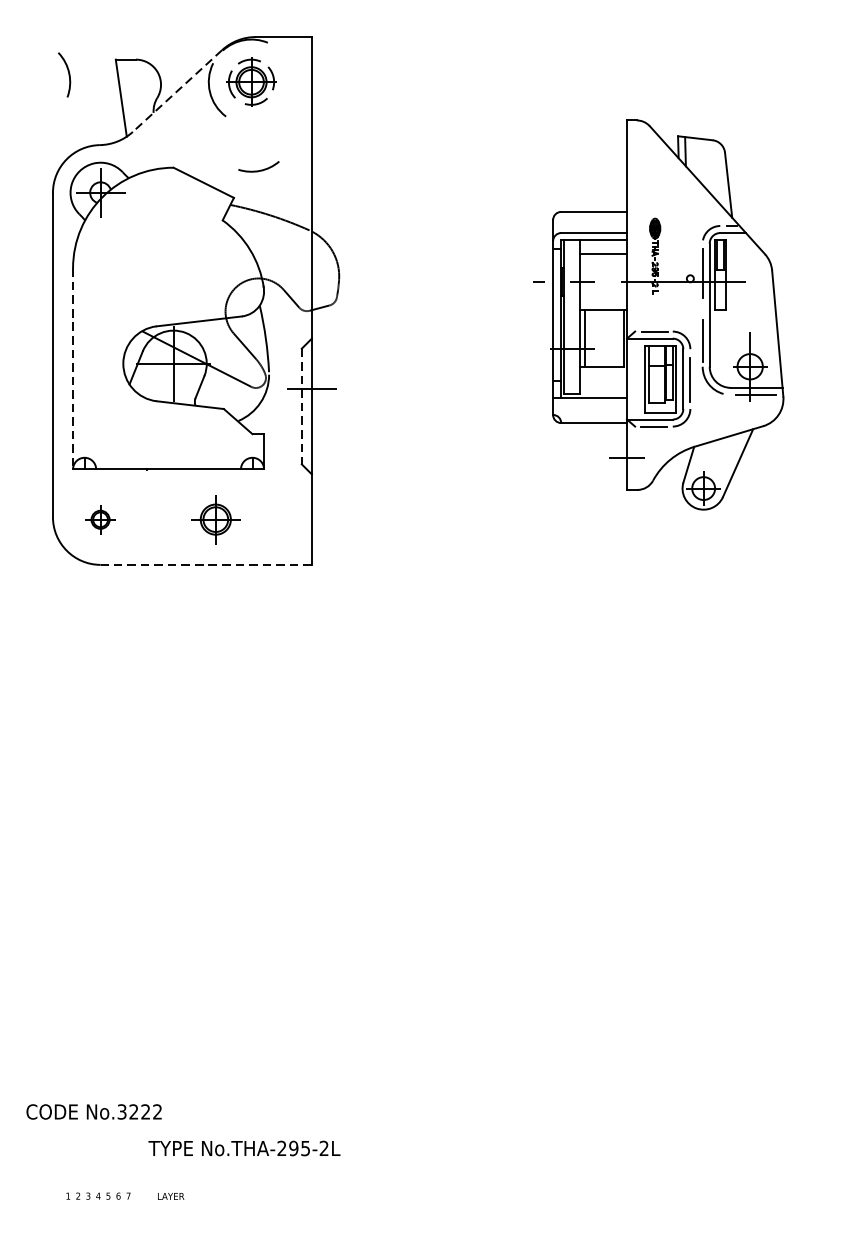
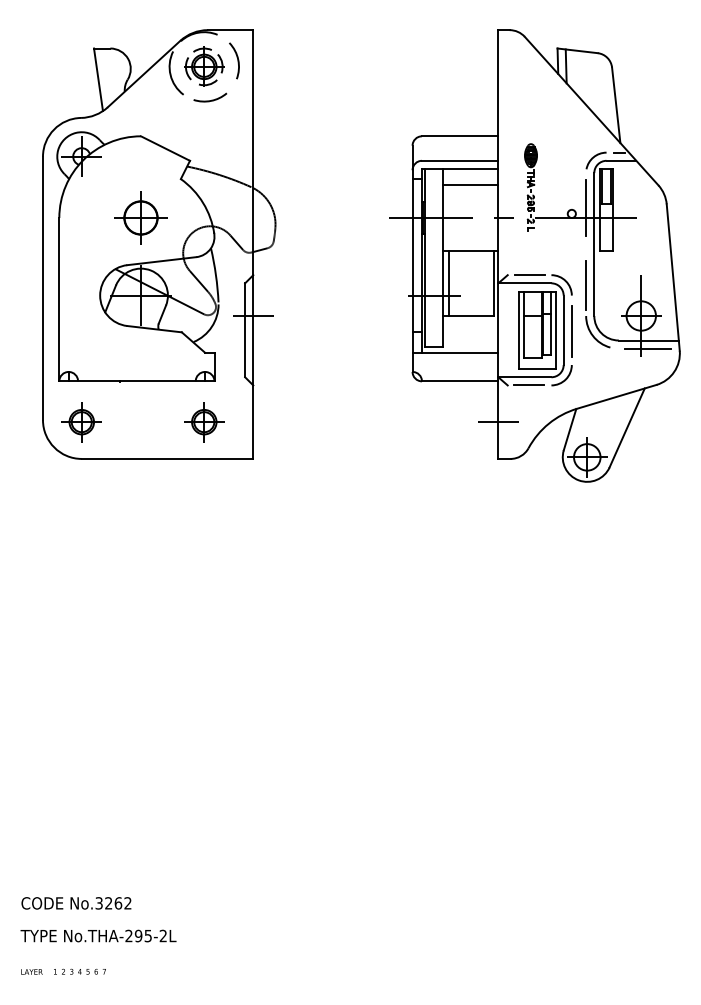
arc: (68, 74) -> (237, 60), moved
line: (176, 91) -> (143, 74), dashed -> solid
arc: (260, 169) -> (211, 99), moved
part: (172, 267) -> (140, 217), added
part: (658, 314) -> (534, 255), size x1.43
line: (73, 368) -> (59, 299), dashed -> solid
line: (302, 406) -> (245, 330), dashed -> solid
part: (100, 520) -> (81, 422), size x1.67
part: (216, 520) -> (204, 422), moved
line: (206, 564) -> (167, 458), dashed -> solid
text: (145, 1112) -> (118, 903), No.3222 -> No.3262
text: (244, 1147) -> (98, 935), moved
text: (170, 1195) -> (31, 971), moved

